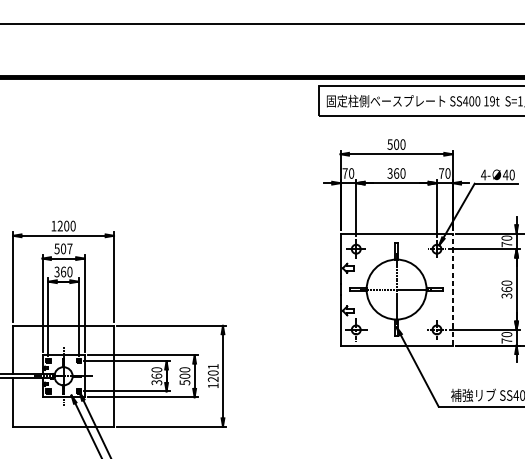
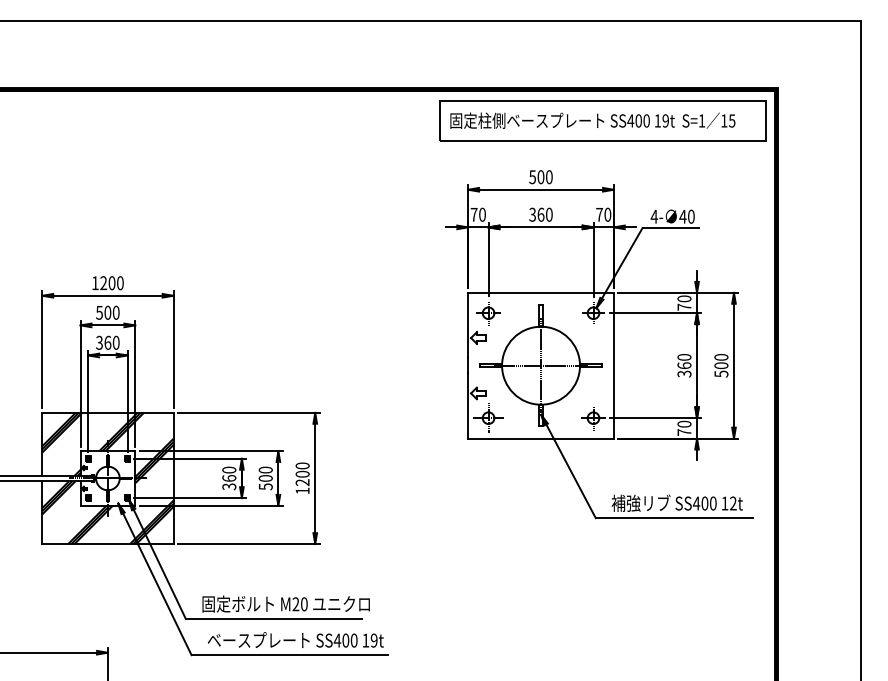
text: (69, 248) -> (115, 312), 507 -> 500
line: (452, 289) -> (613, 365), dashed -> solid
text: (213, 366) -> (302, 465), 1201 -> 1200
hatch: (63, 376) -> (107, 478), added

